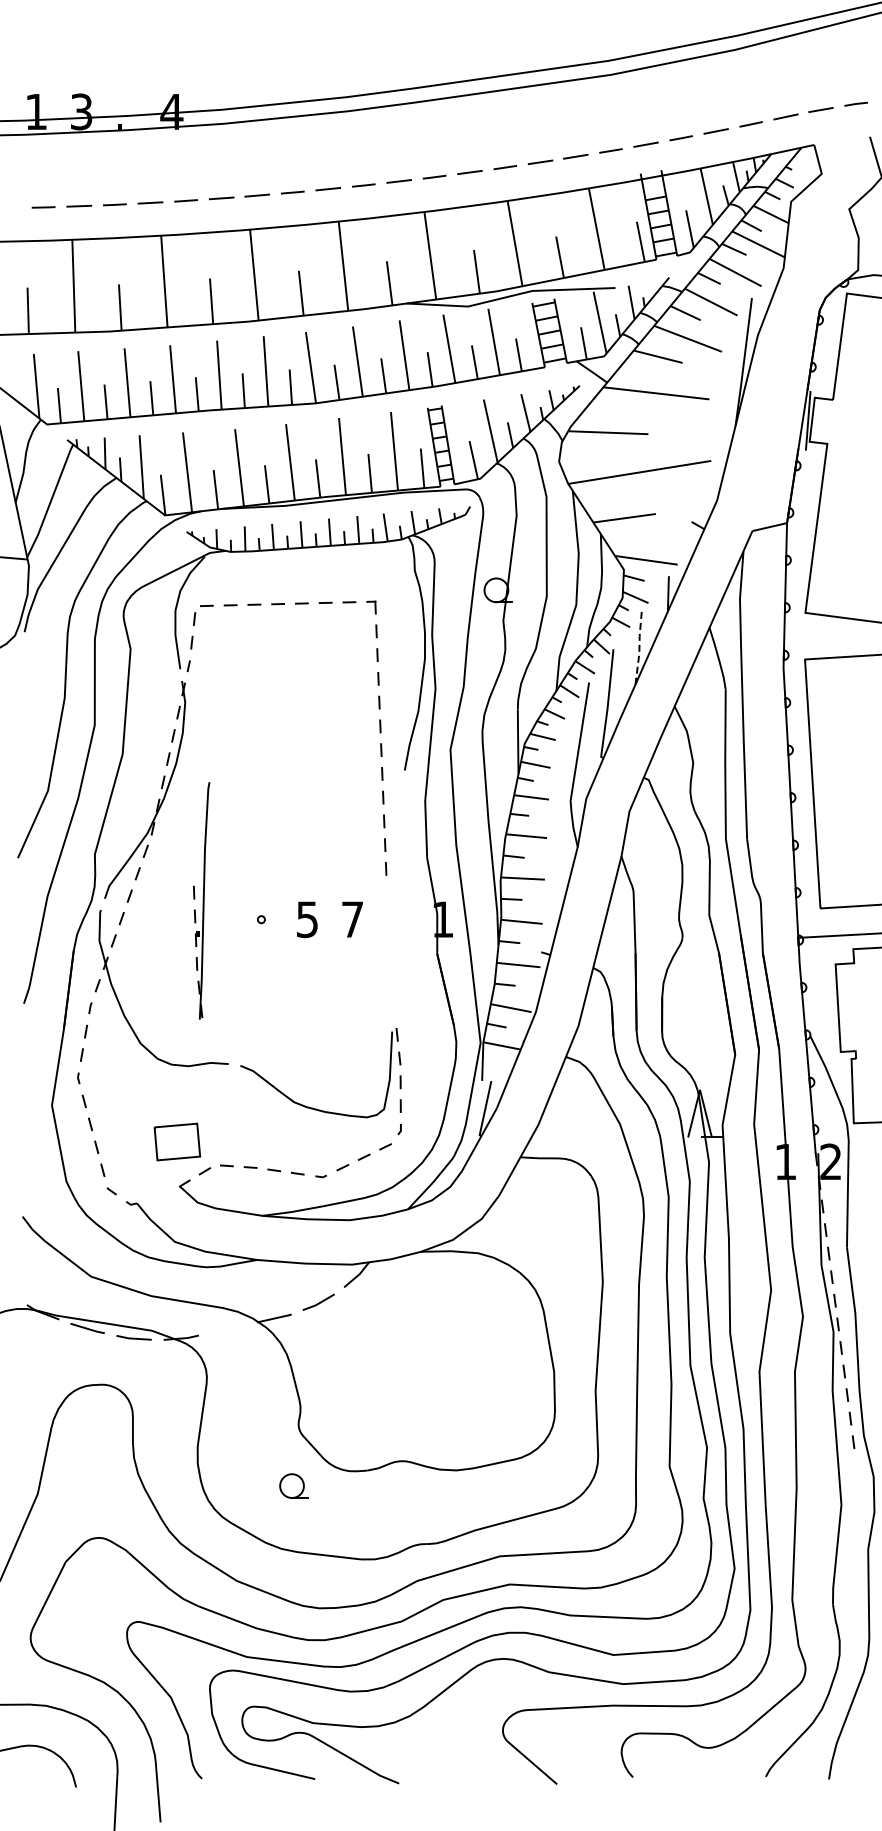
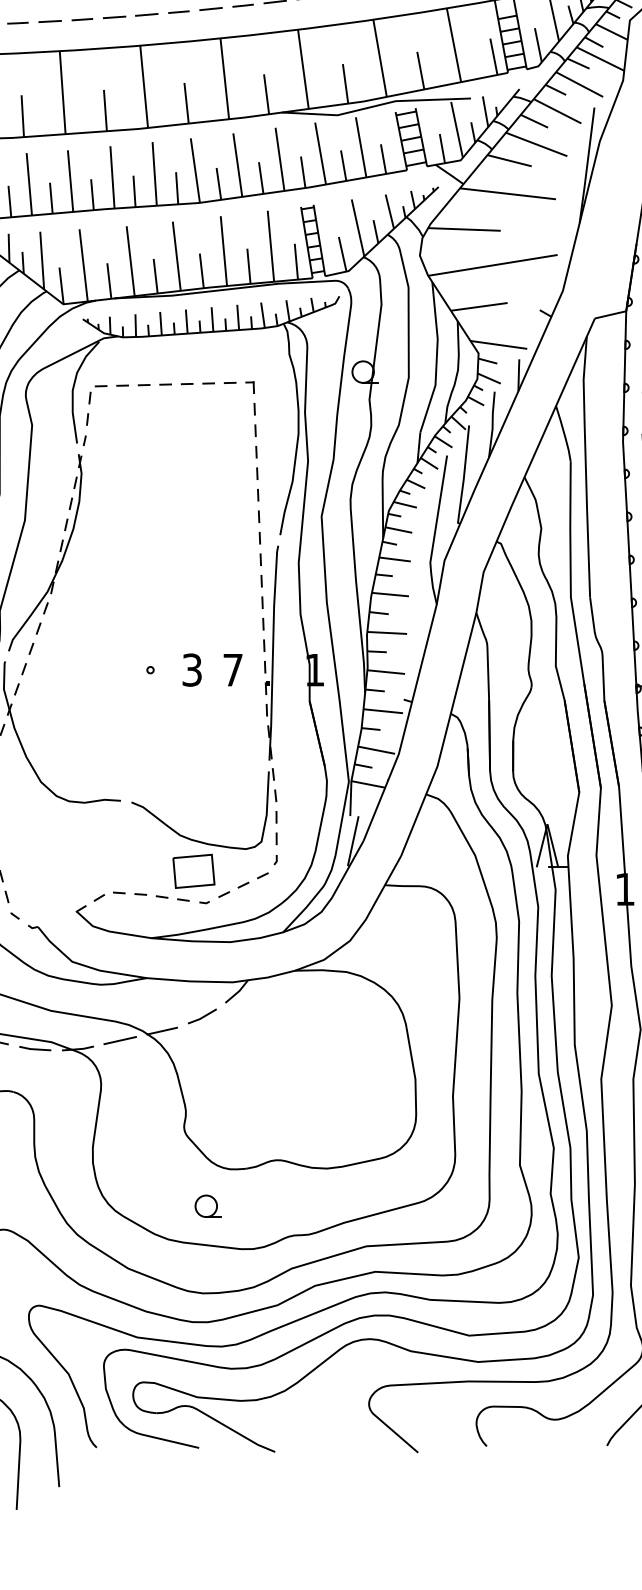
line: (639, 648) -> (492, 424), dashed -> solid
part: (201, 900) -> (270, 652), moved
text: (307, 919) -> (192, 670), 5 -> 3
part: (177, 1141) -> (194, 870), moved
line: (227, 1328) -> (119, 1040), added
part: (293, 1485) -> (207, 1205), moved

